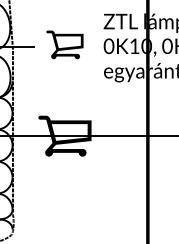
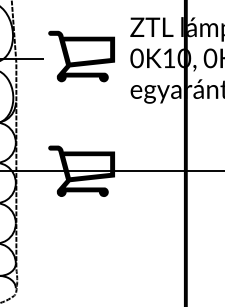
part: (64, 44) -> (81, 56), size x1.43

